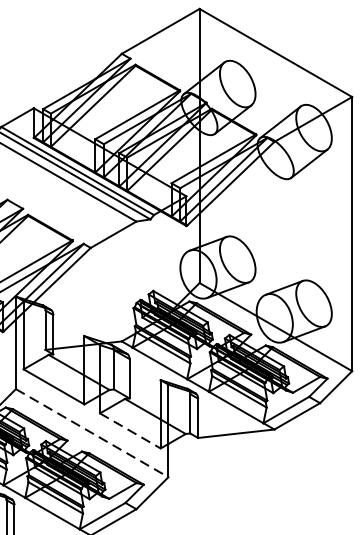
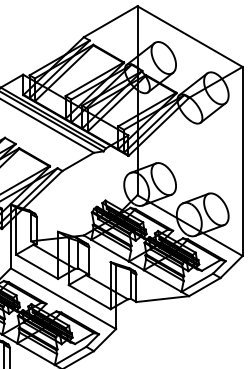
line: (131, 431) -> (90, 297), dashed -> solid
line: (92, 432) -> (63, 298), dashed -> solid

